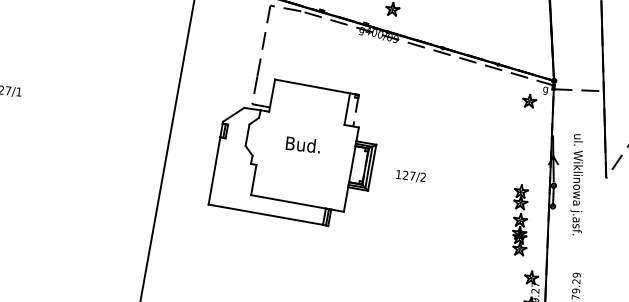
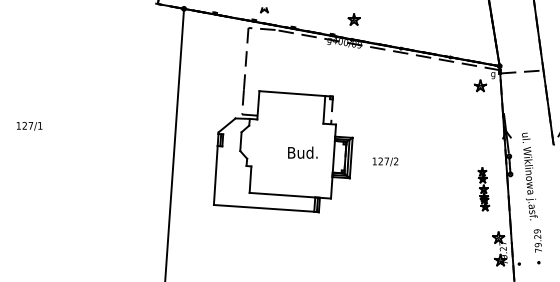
text: (302, 144) -> (302, 152), moved
text: (577, 184) -> (529, 176), moved
part: (520, 220) -> (483, 189), size x0.7

